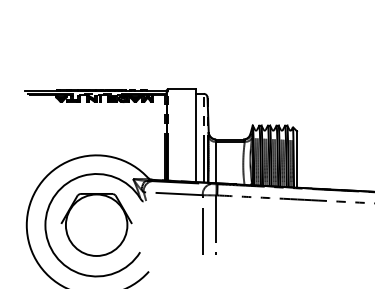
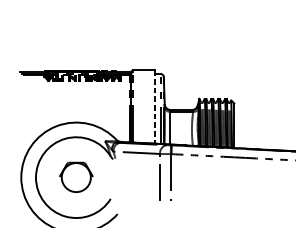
line: (196, 136) -> (155, 107), solid -> dashed
part: (96, 224) -> (76, 177), size x0.6

